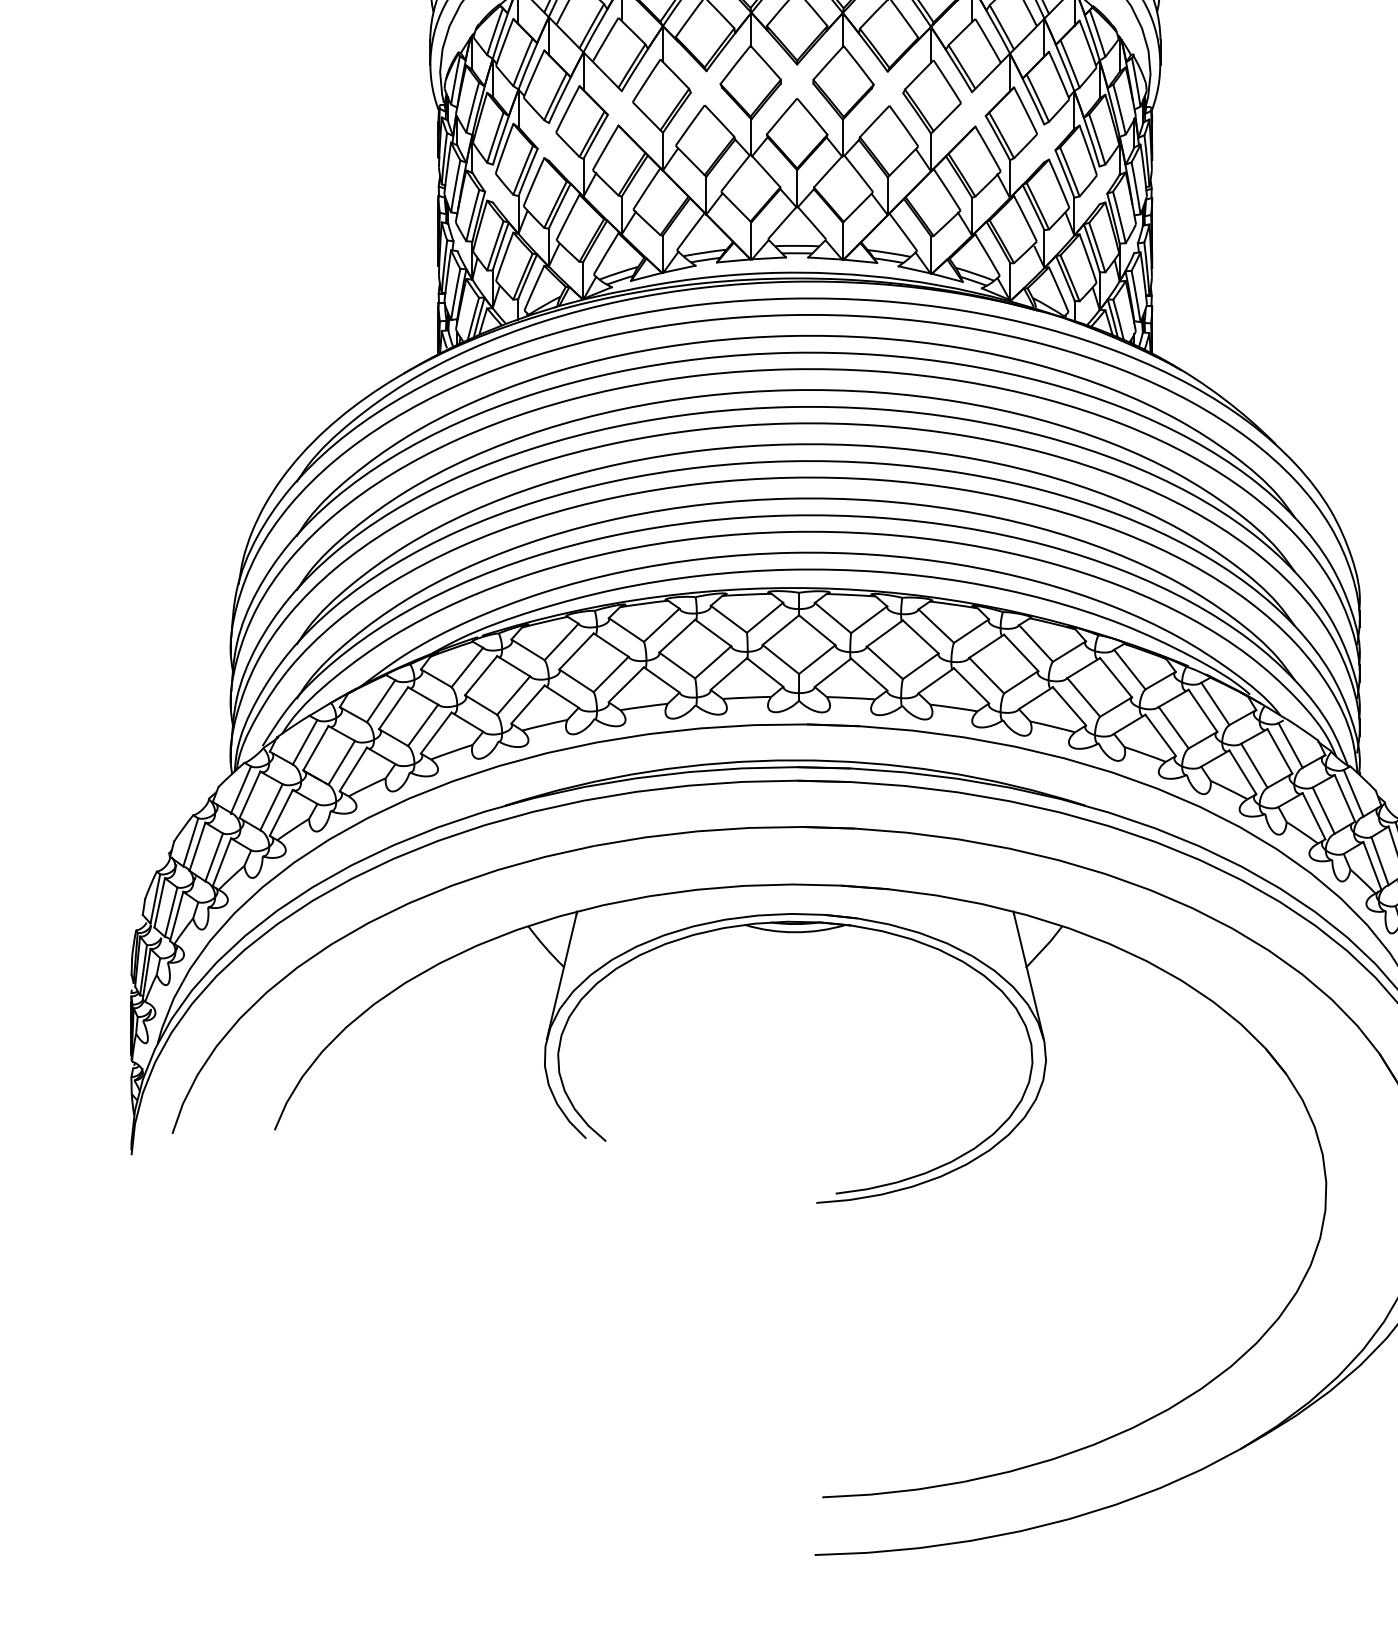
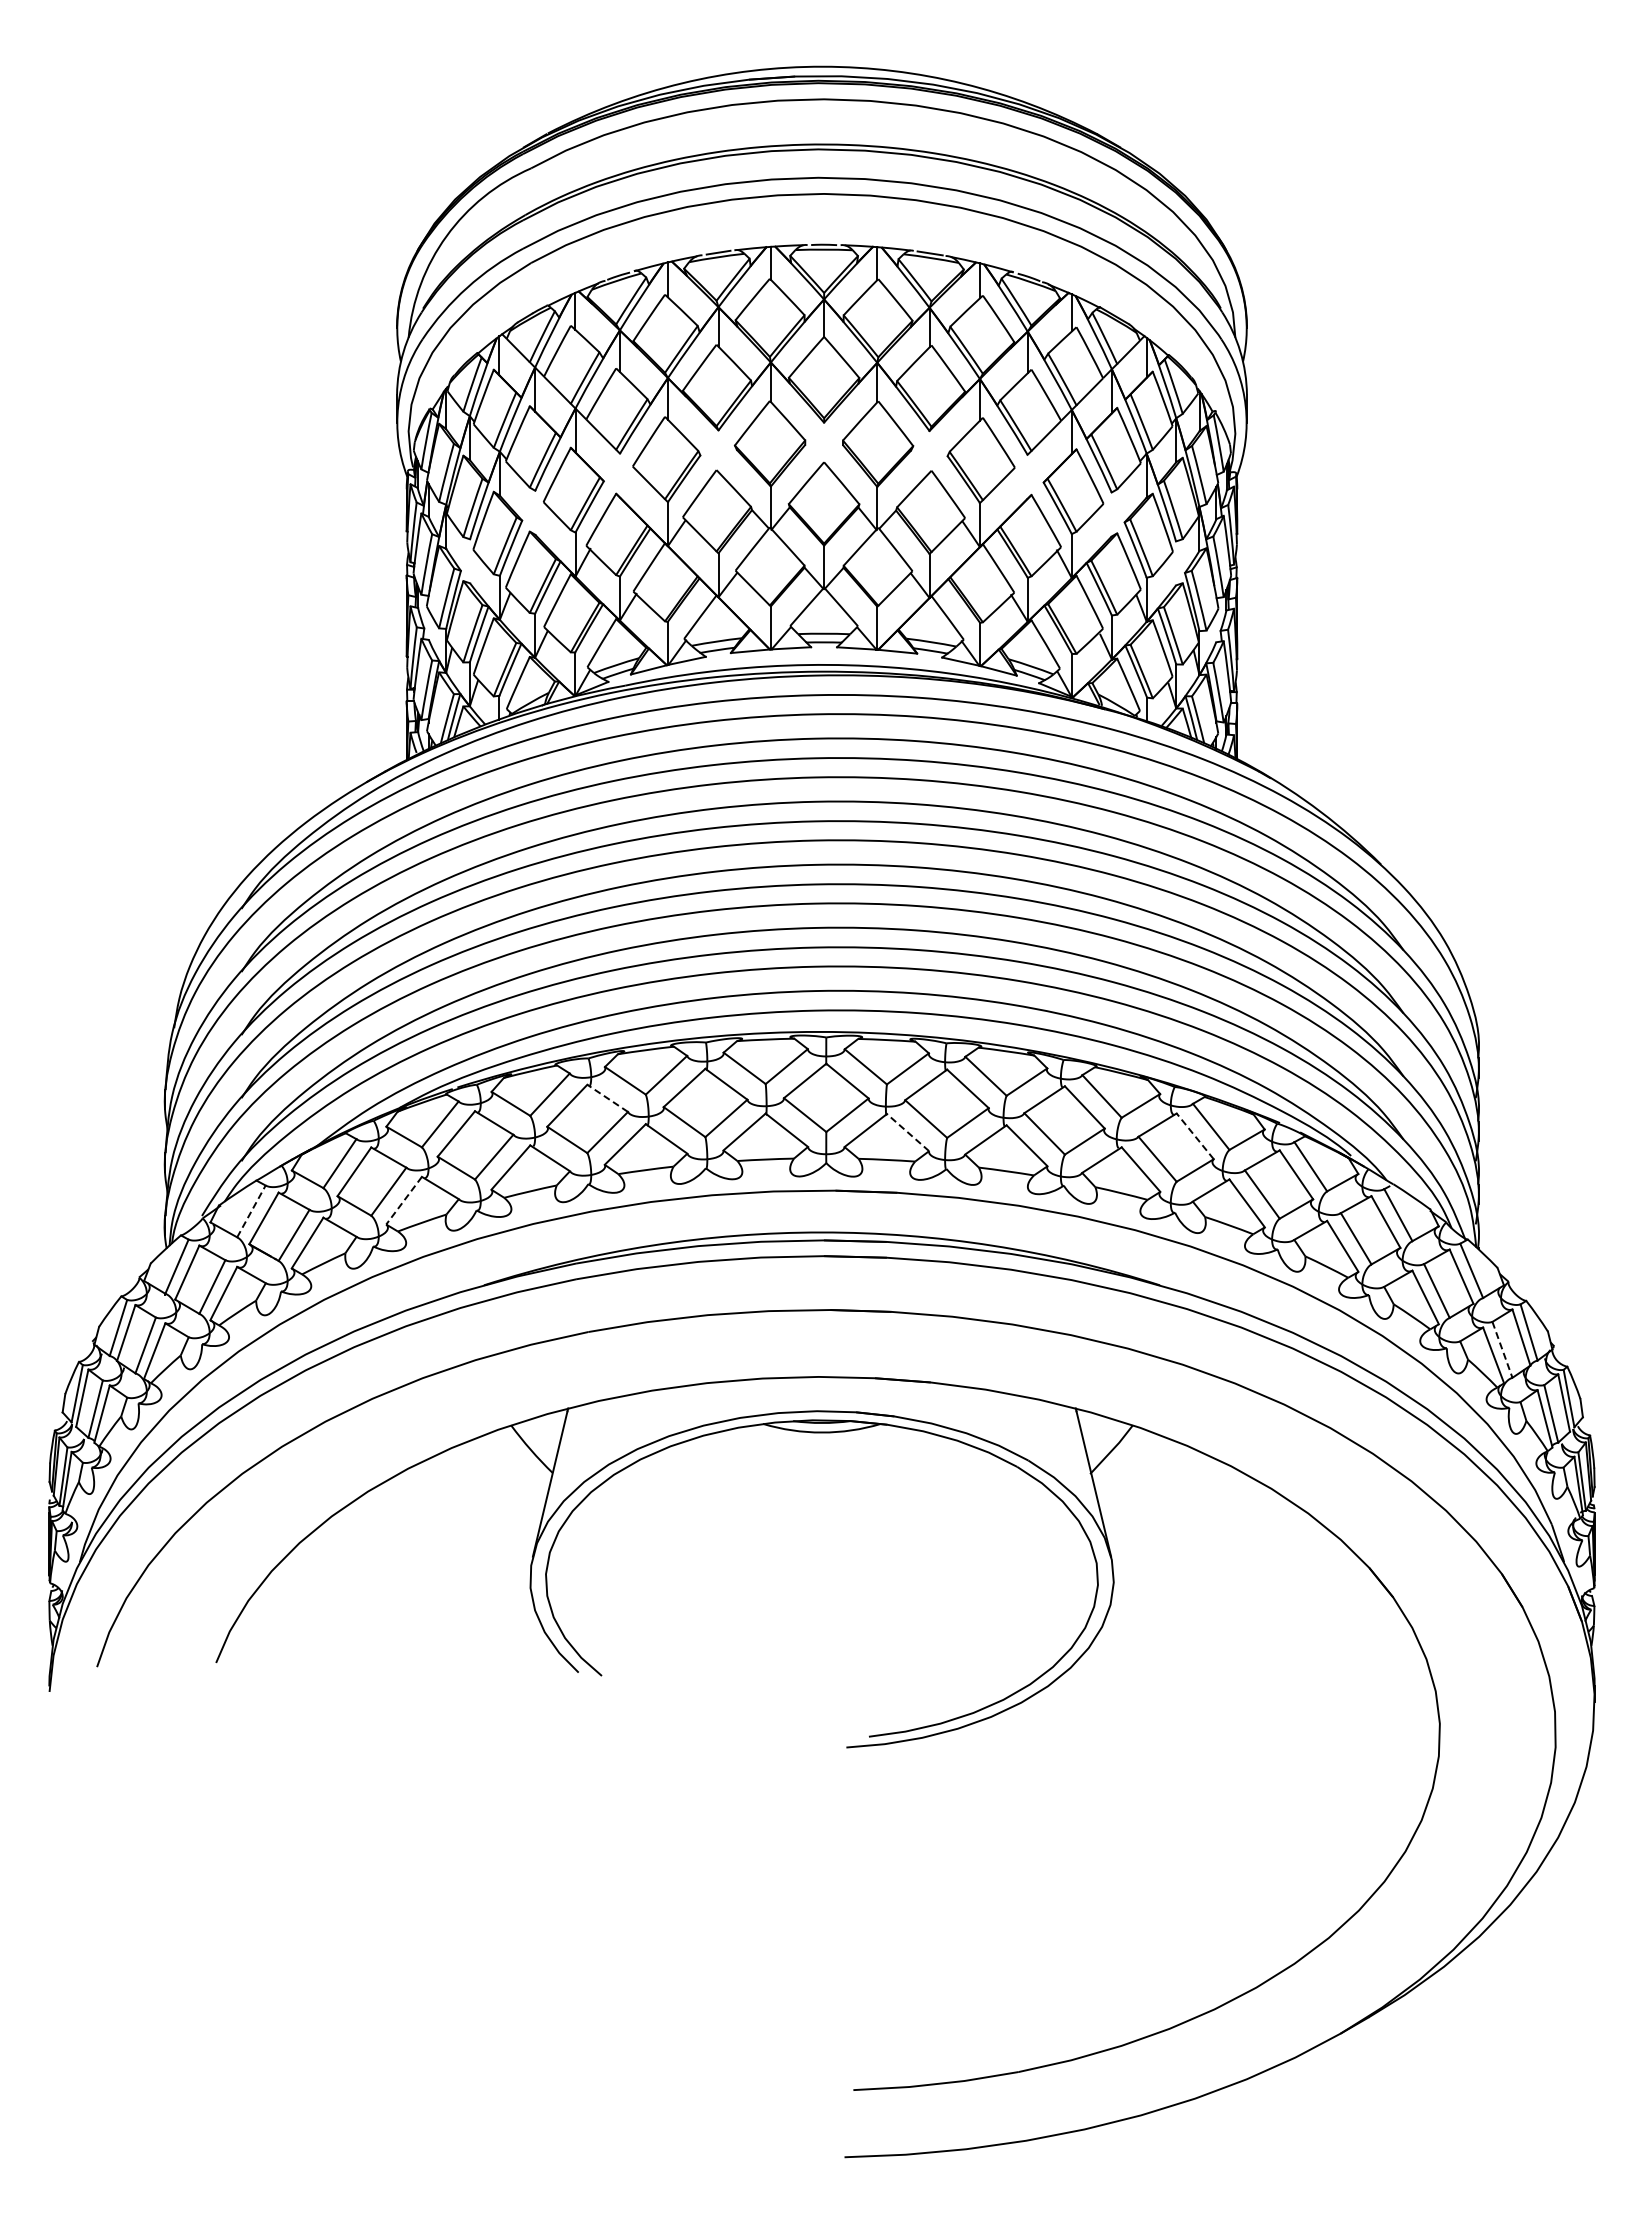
line: (611, 645) -> (607, 1098), solid -> dashed
line: (868, 674) -> (907, 1132), solid -> dashed
line: (1115, 677) -> (1194, 1135), solid -> dashed
line: (436, 732) -> (404, 1200), solid -> dashed
line: (305, 742) -> (251, 1211), solid -> dashed
line: (1380, 860) -> (1502, 1349), solid -> dashed

